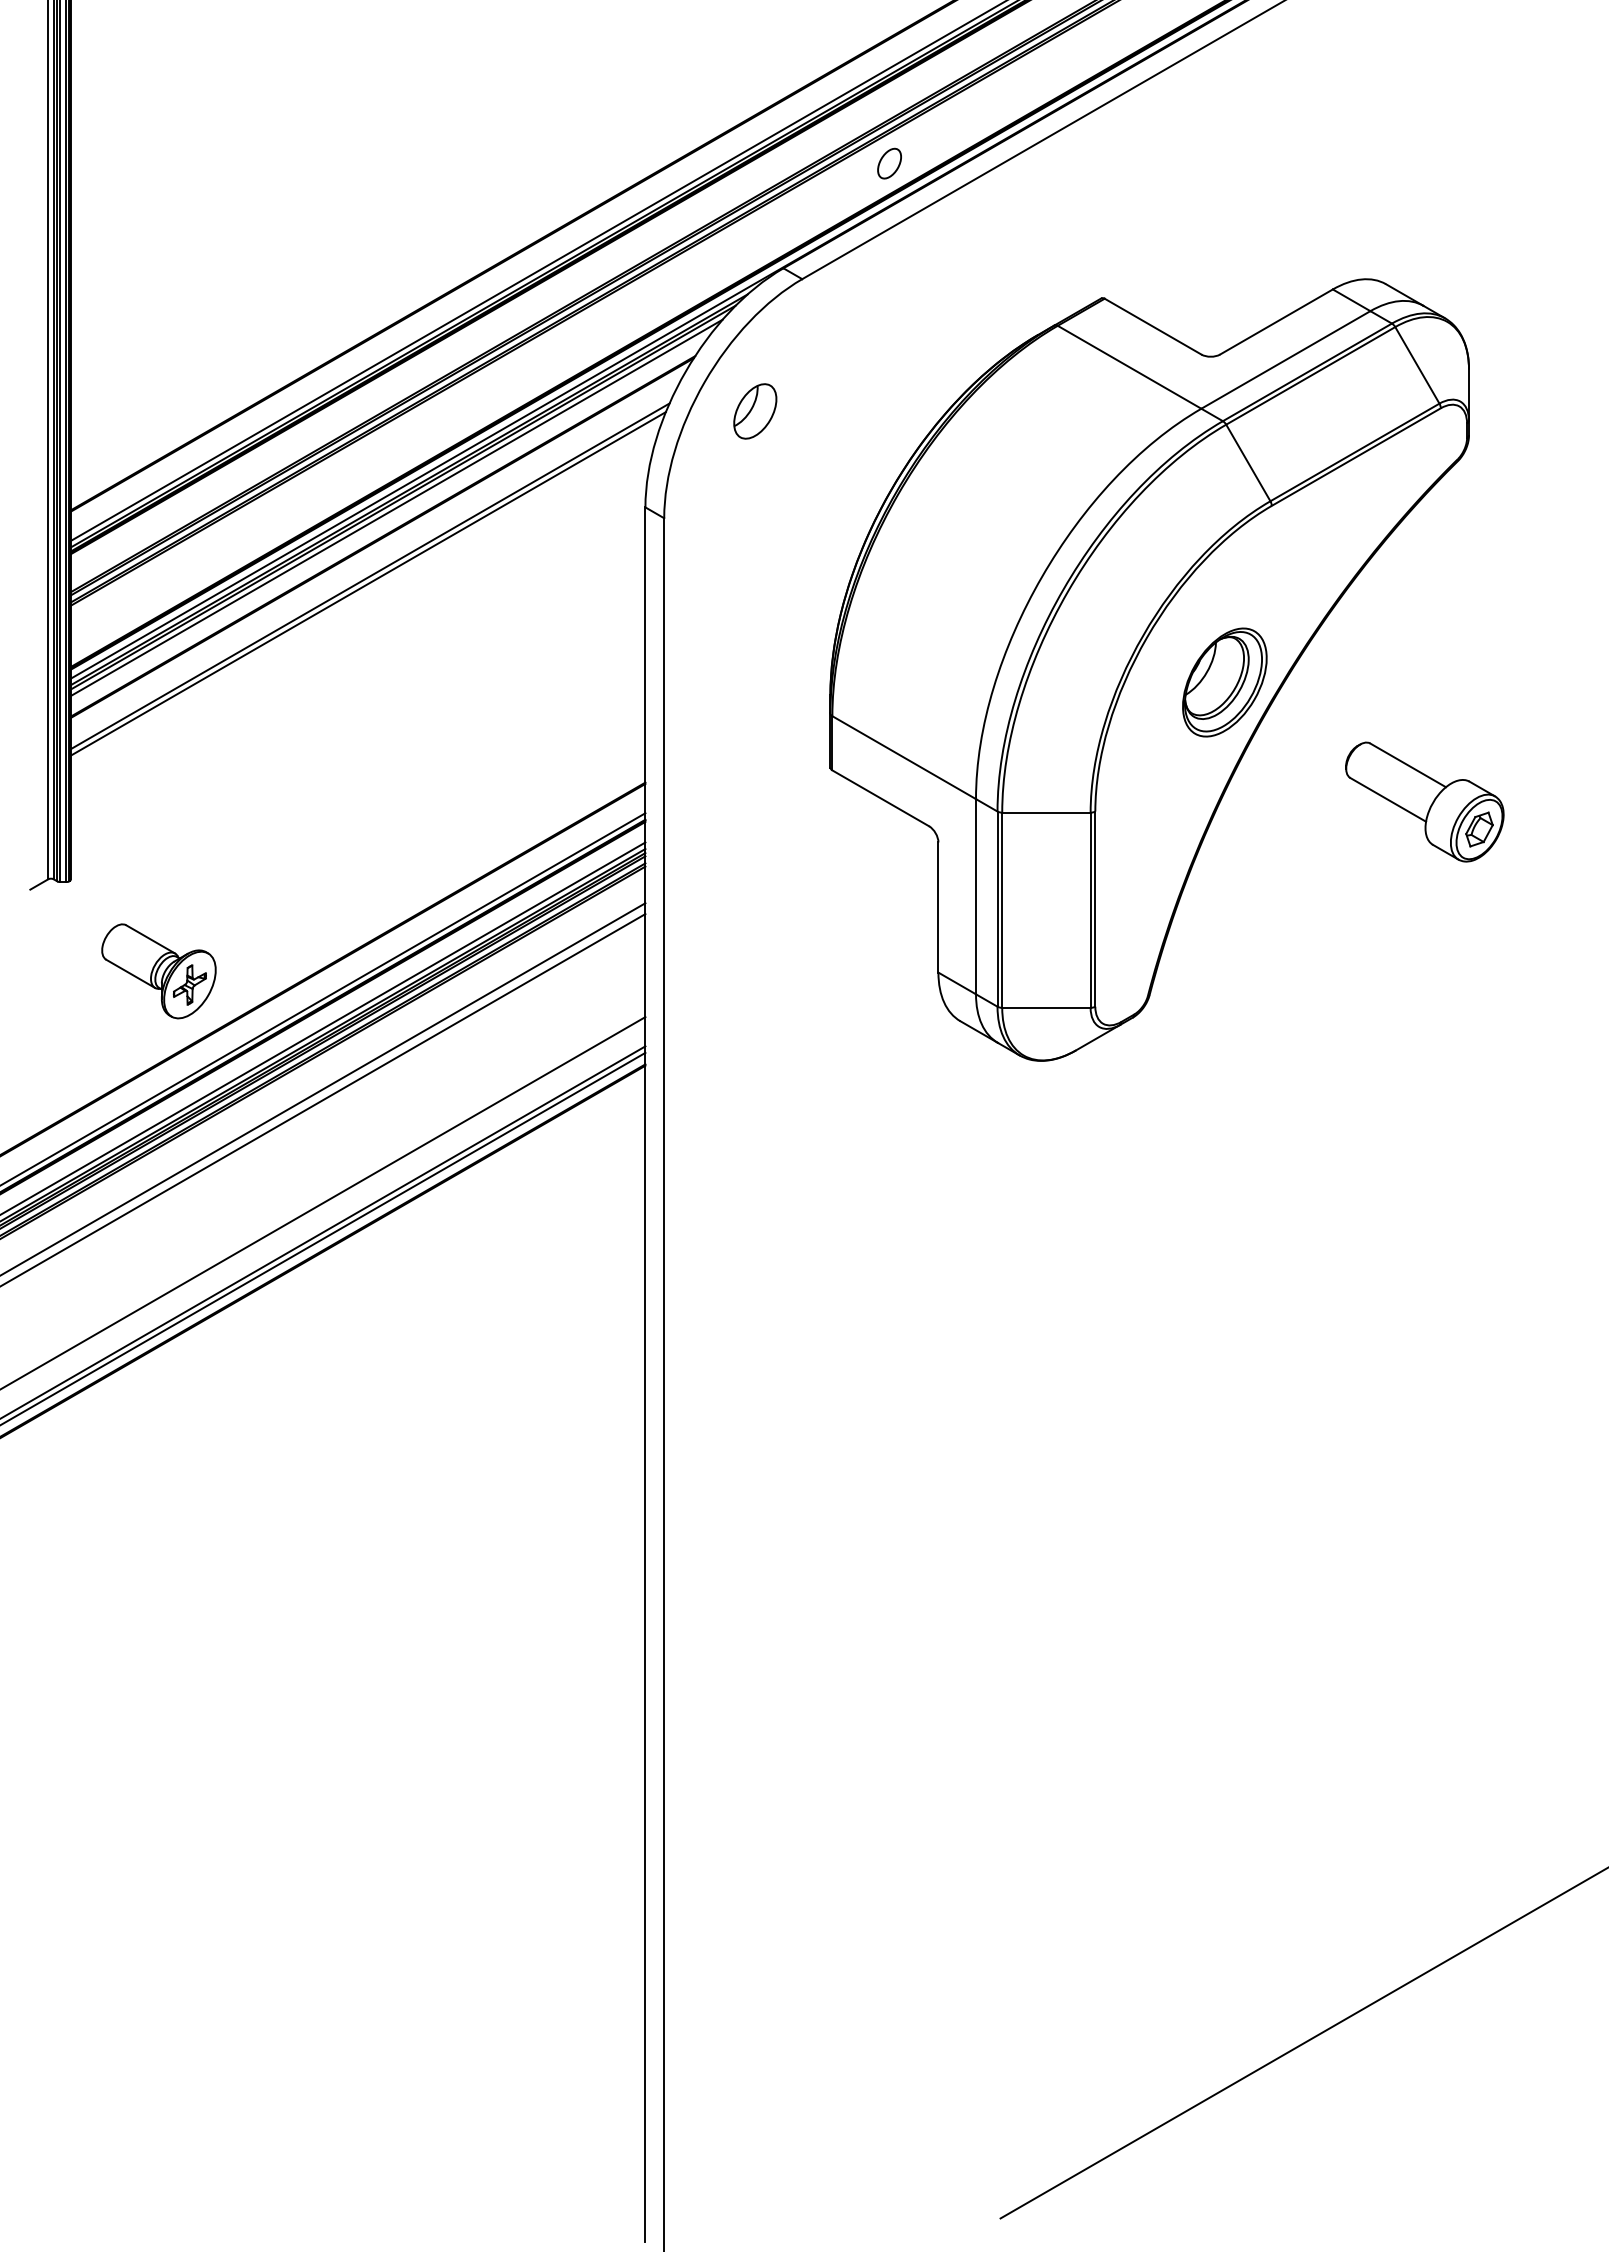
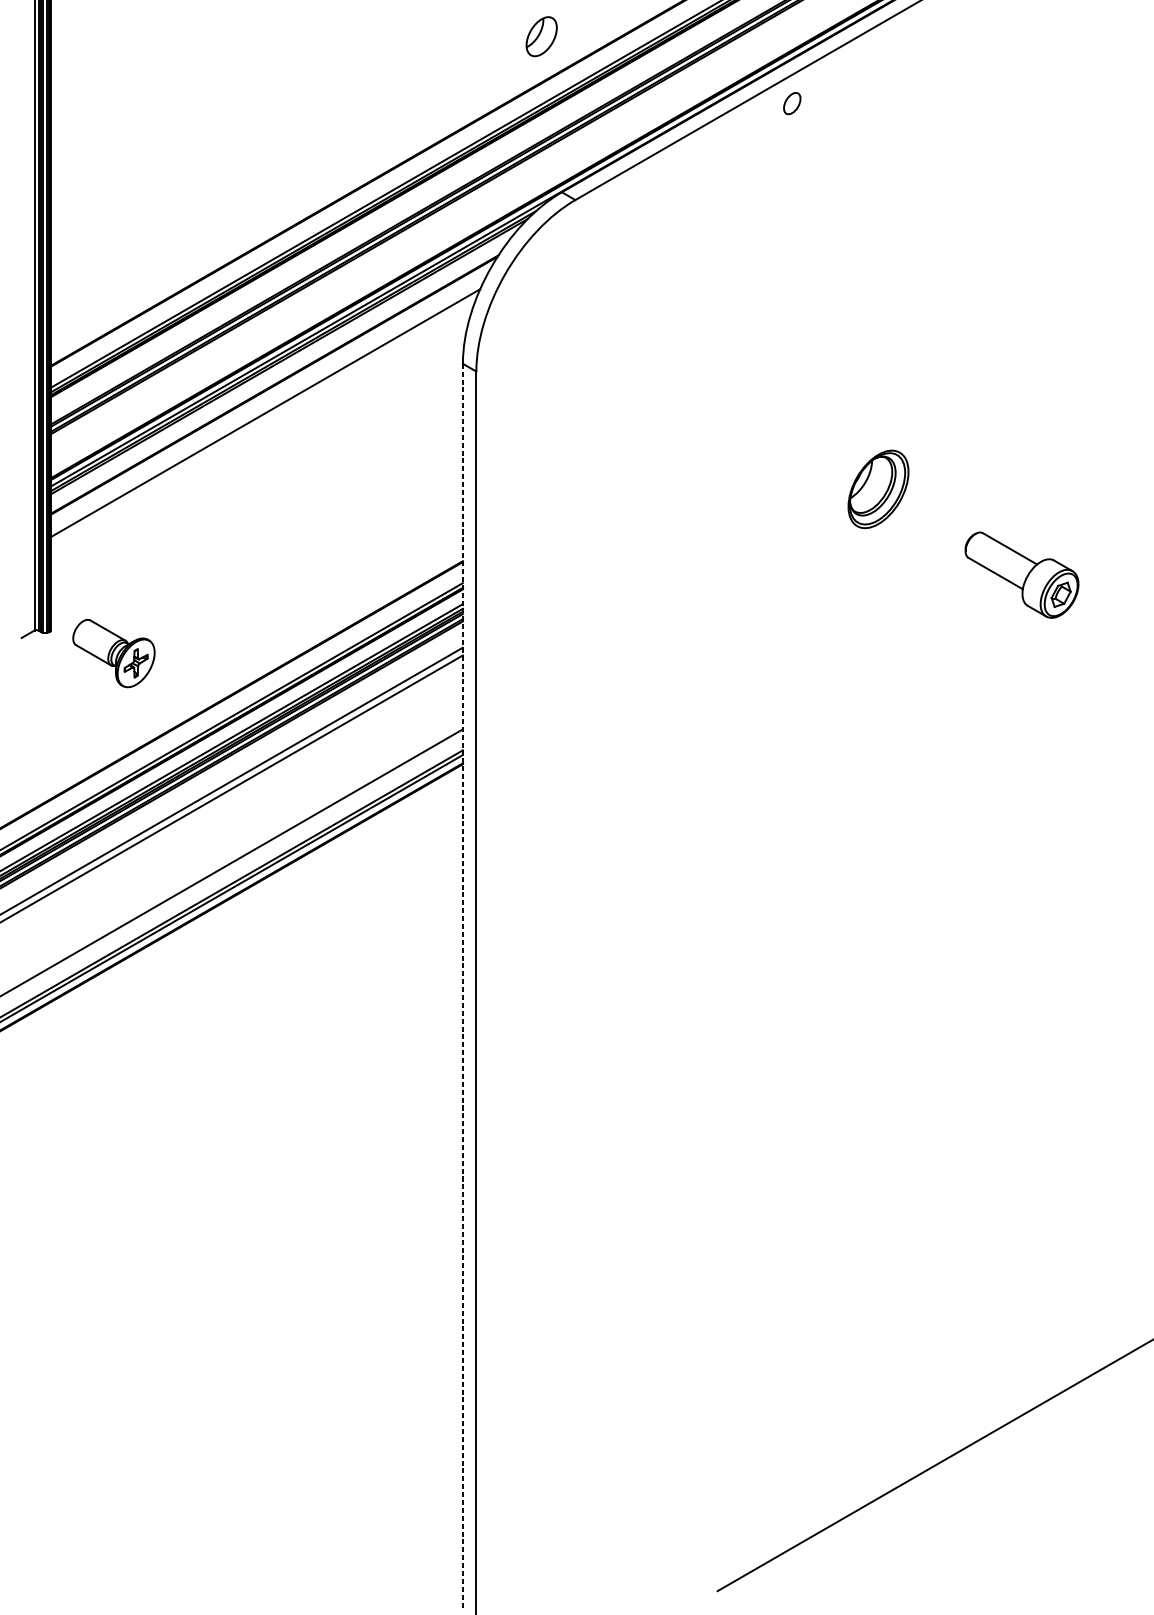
part: (889, 163) -> (792, 103), moved
part: (755, 411) -> (541, 36), moved
line: (396, 507) -> (284, 363), removed
line: (367, 583) -> (263, 418), removed
part: (1149, 669) -> (824, 480), removed
part: (158, 971) -> (113, 653), moved
line: (645, 1375) -> (462, 986), solid -> dashed

